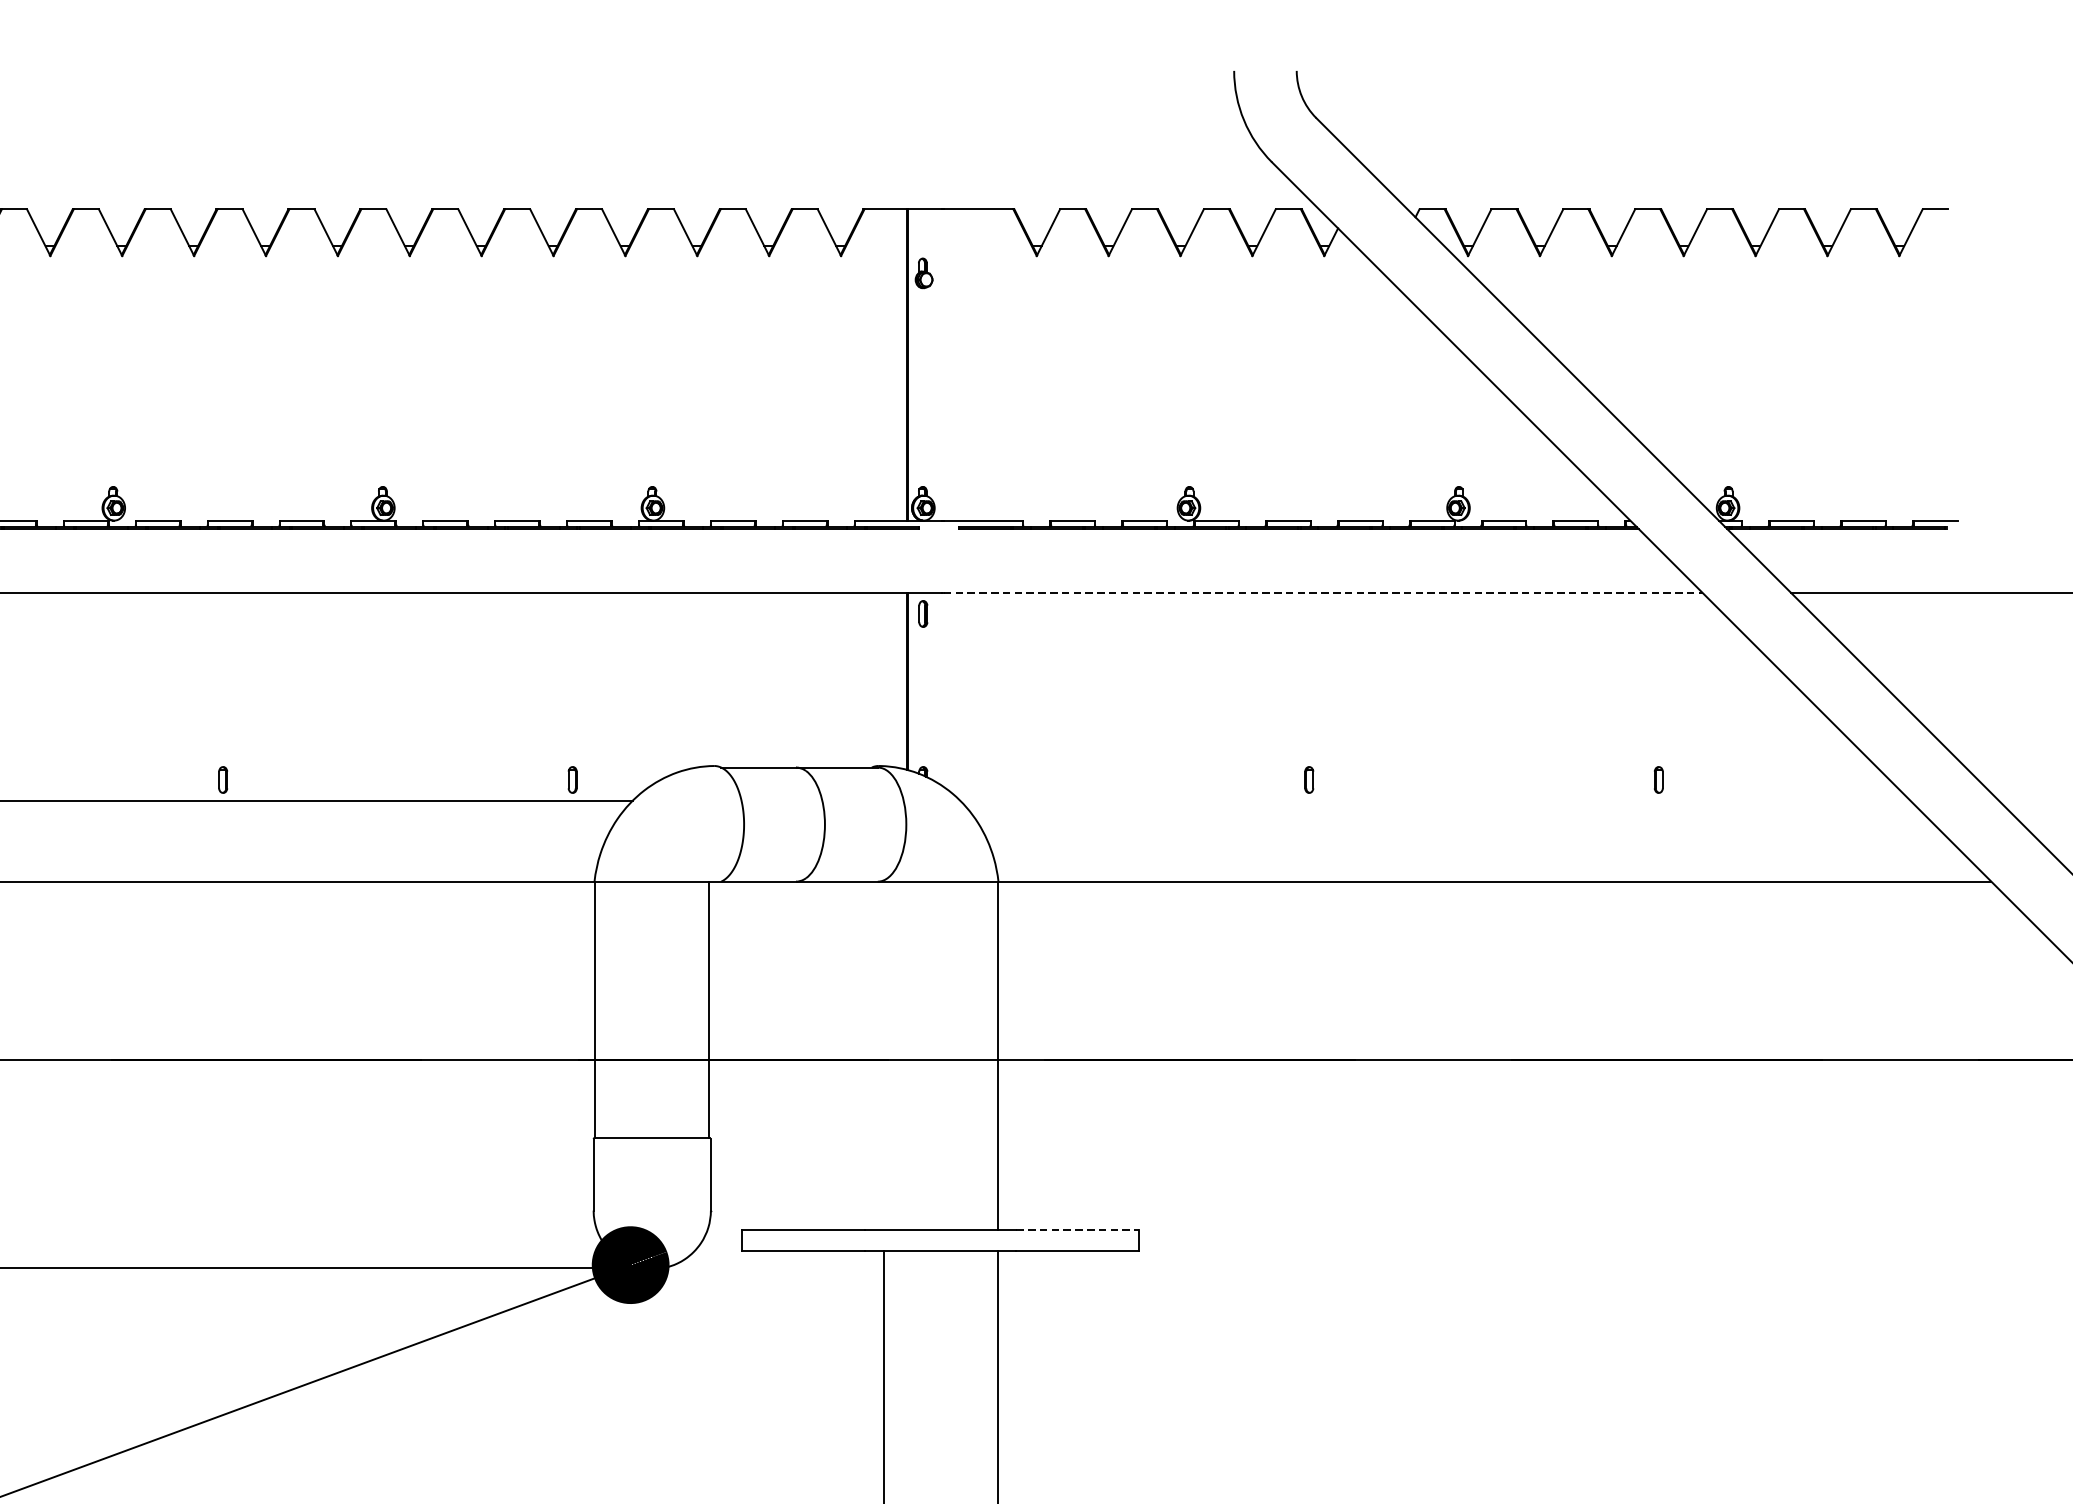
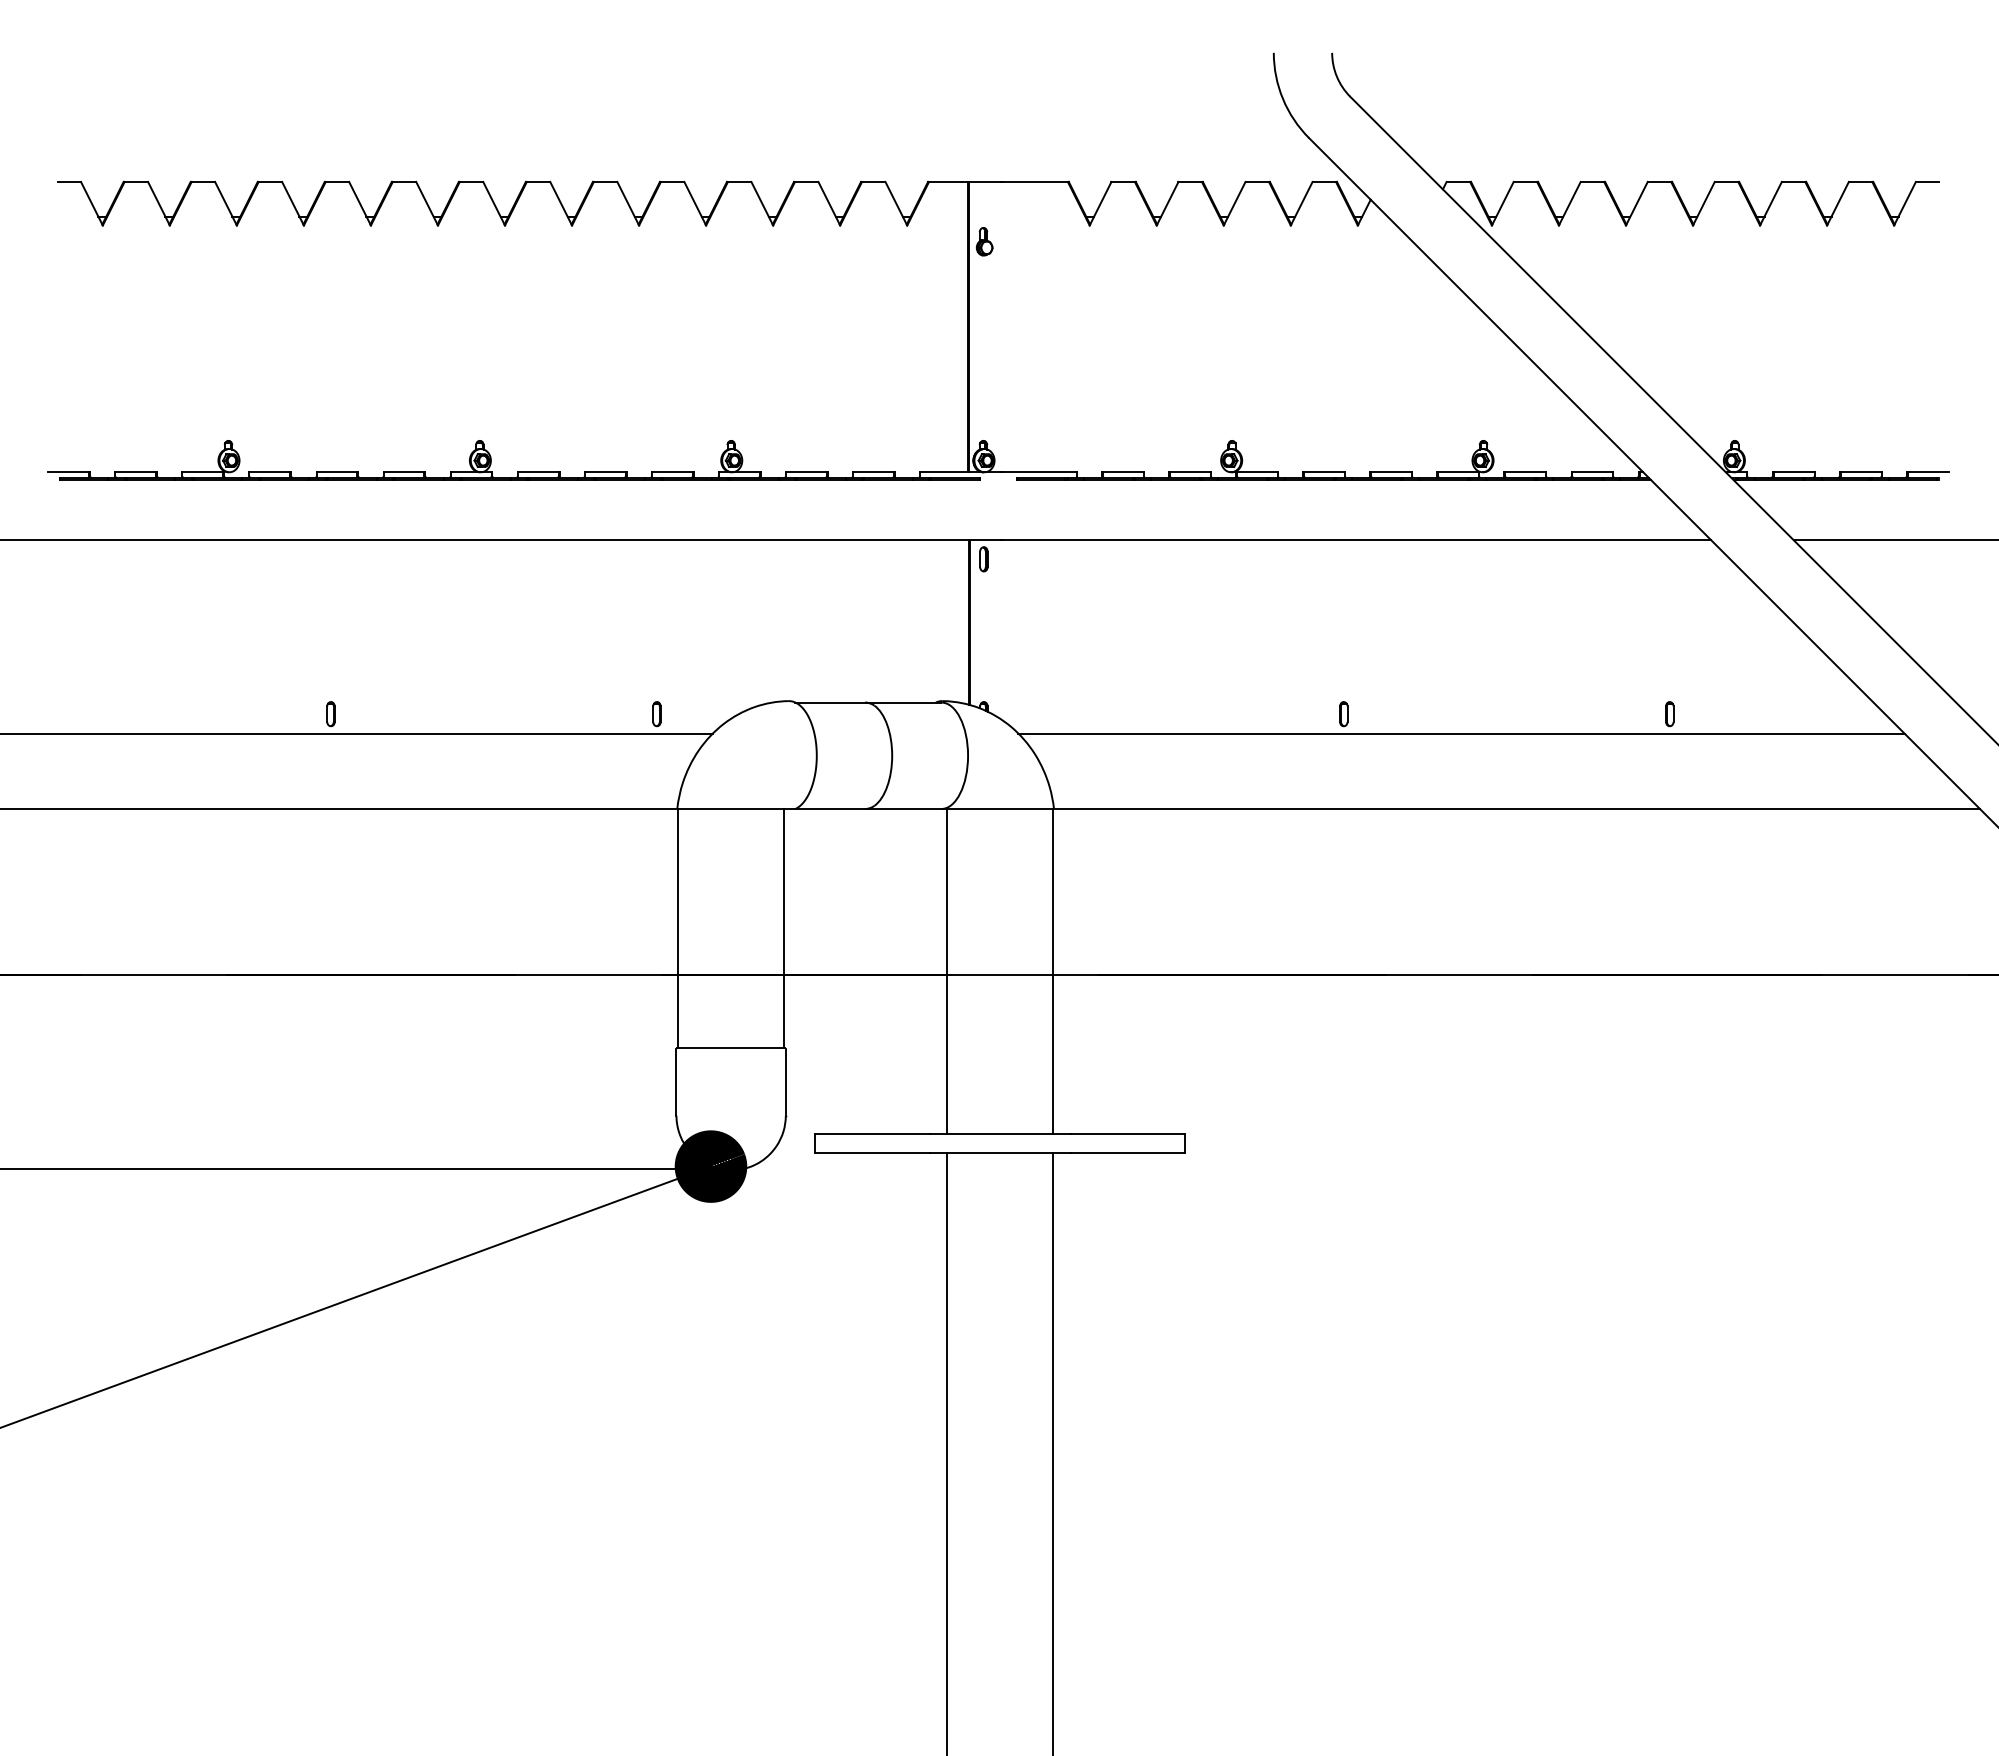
line: (1323, 592) -> (1357, 539), dashed -> solid
line: (1435, 800) -> (1461, 733), added
line: (883, 1055) -> (946, 971), added
line: (1078, 1230) -> (1128, 1134), dashed -> solid

